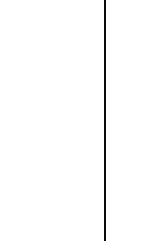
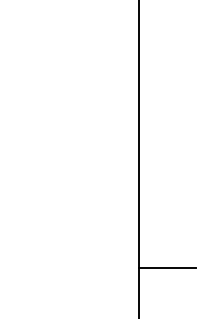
line: (126, 202) -> (167, 268), added

